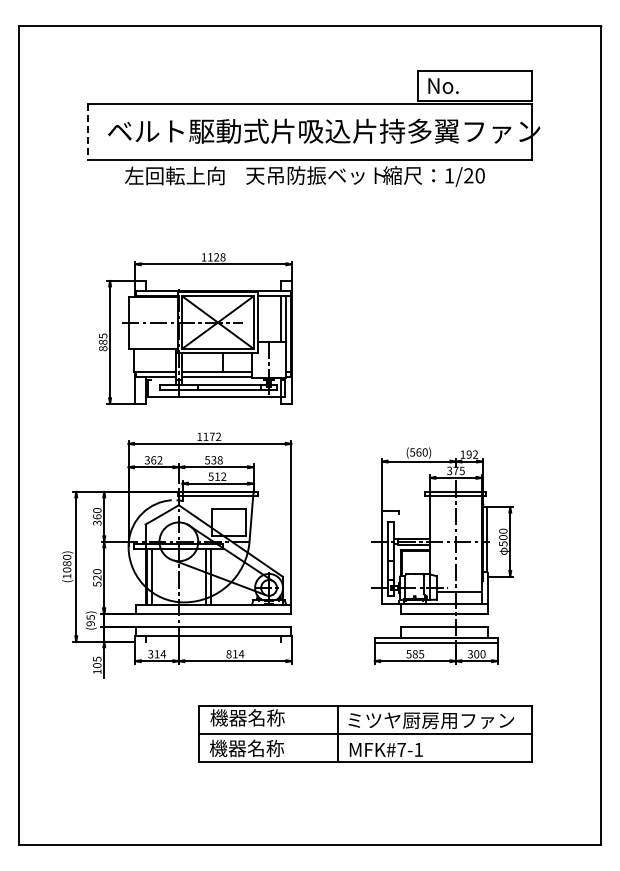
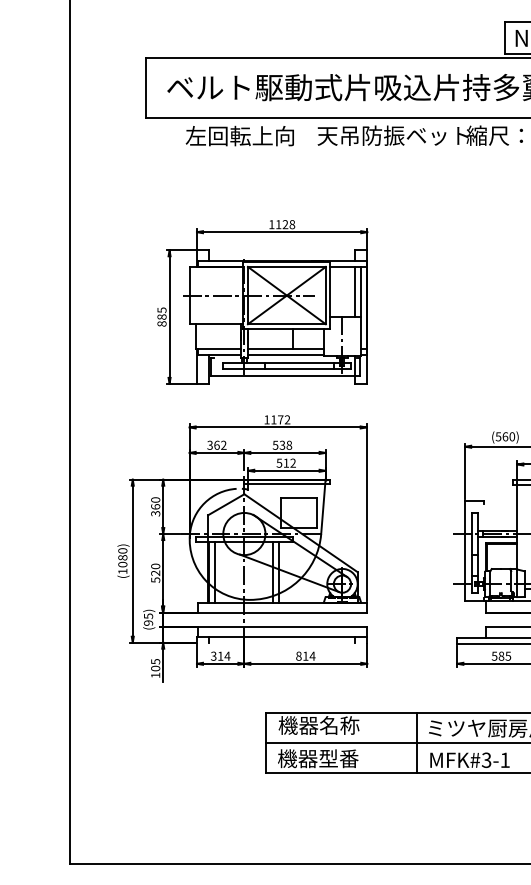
line: (87, 131) -> (145, 87), dashed -> solid
text: (265, 748) -> (338, 758), 機器名称 -> 機器型番
text: (401, 749) -> (486, 759), MFK#7-1 -> MFK#3-1

